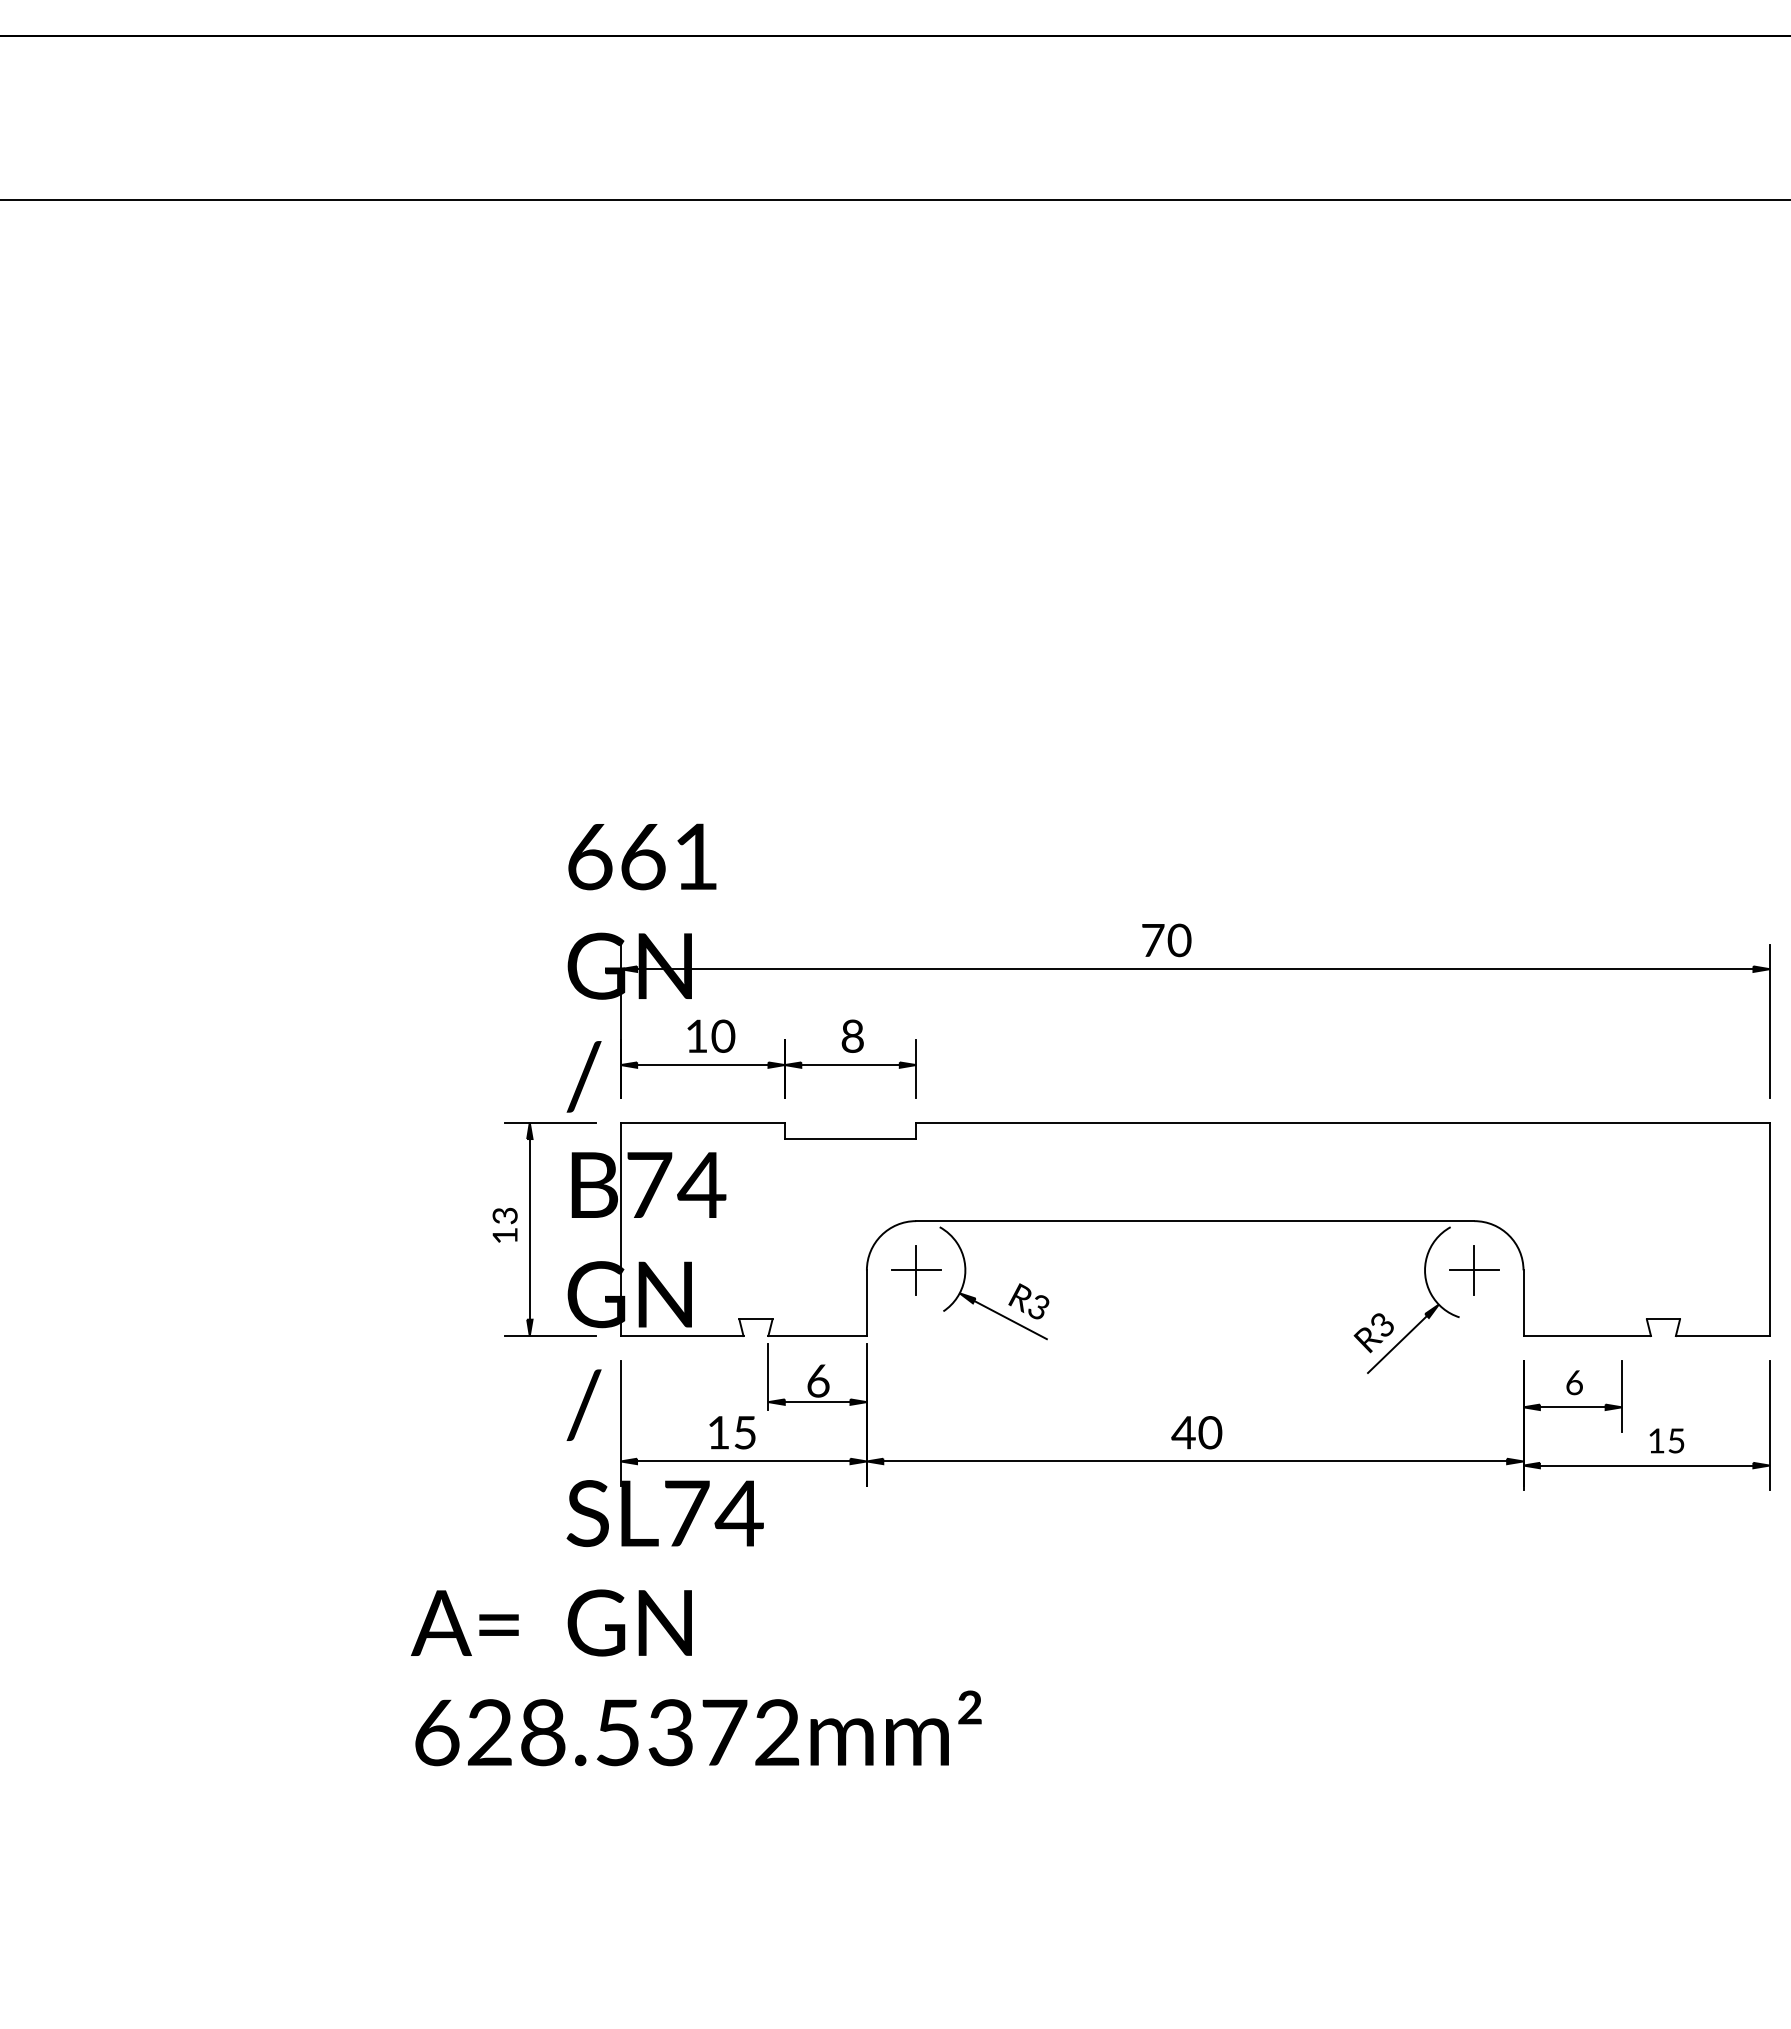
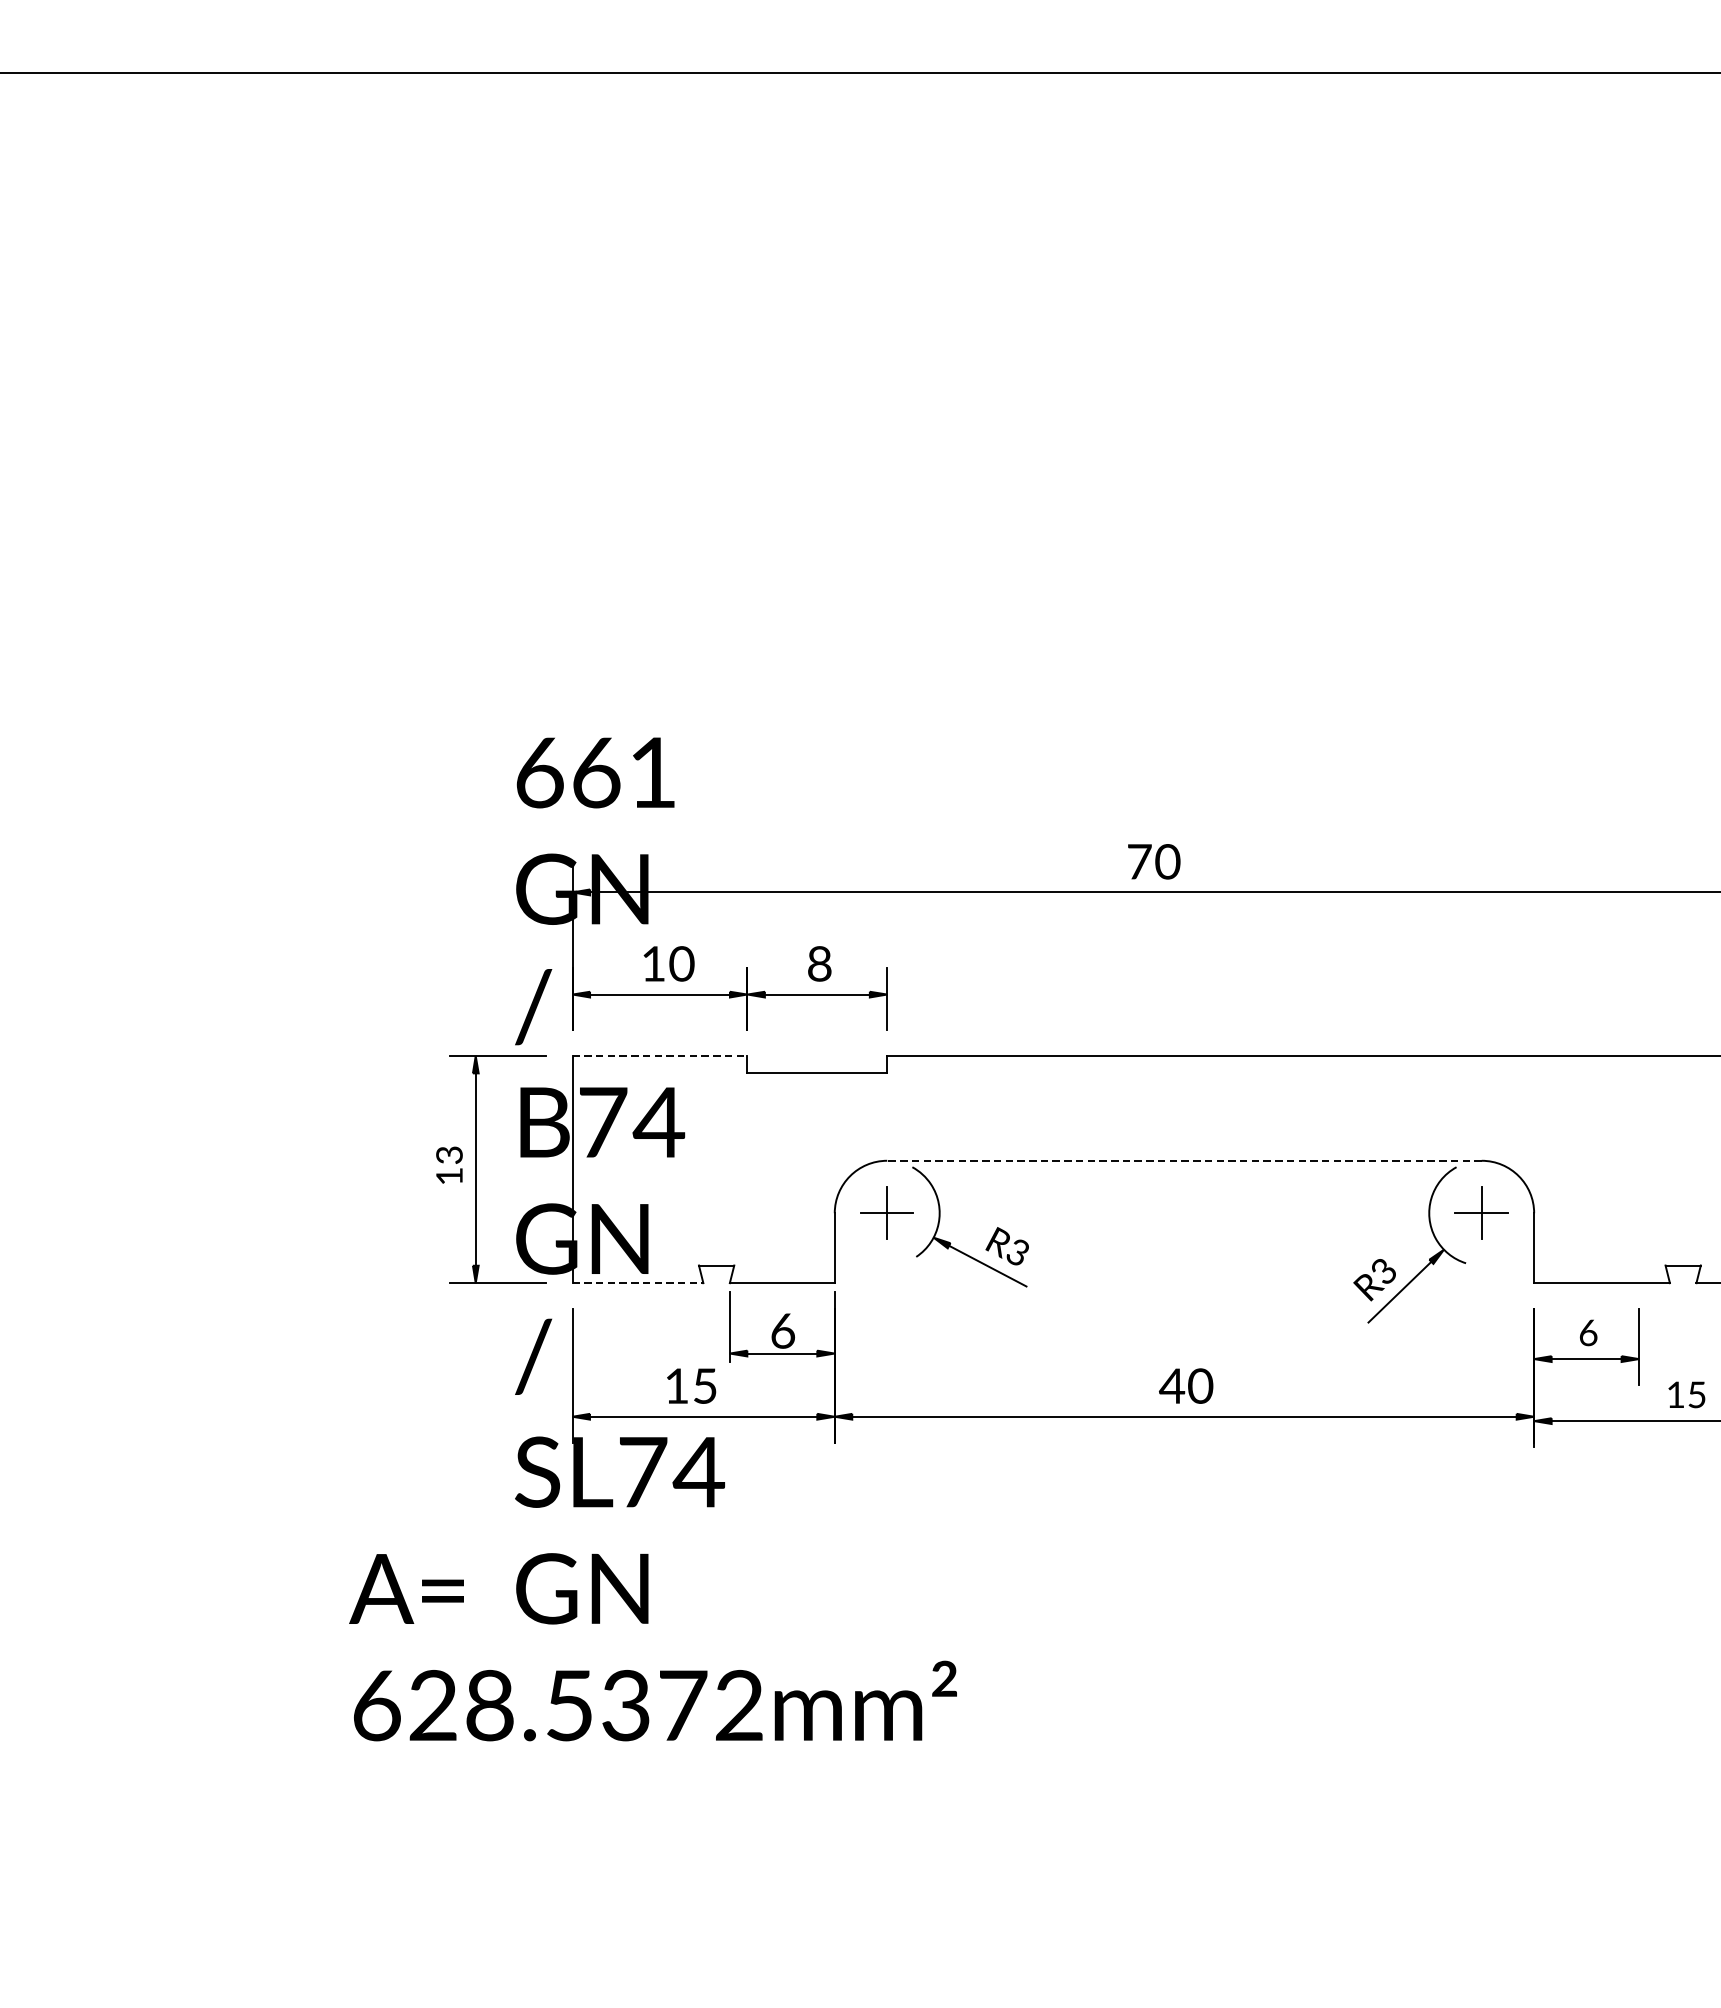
line: (703, 1122) -> (660, 1055), solid -> dashed
line: (1194, 1221) -> (1183, 1161), solid -> dashed
line: (682, 1336) -> (638, 1283), solid -> dashed

